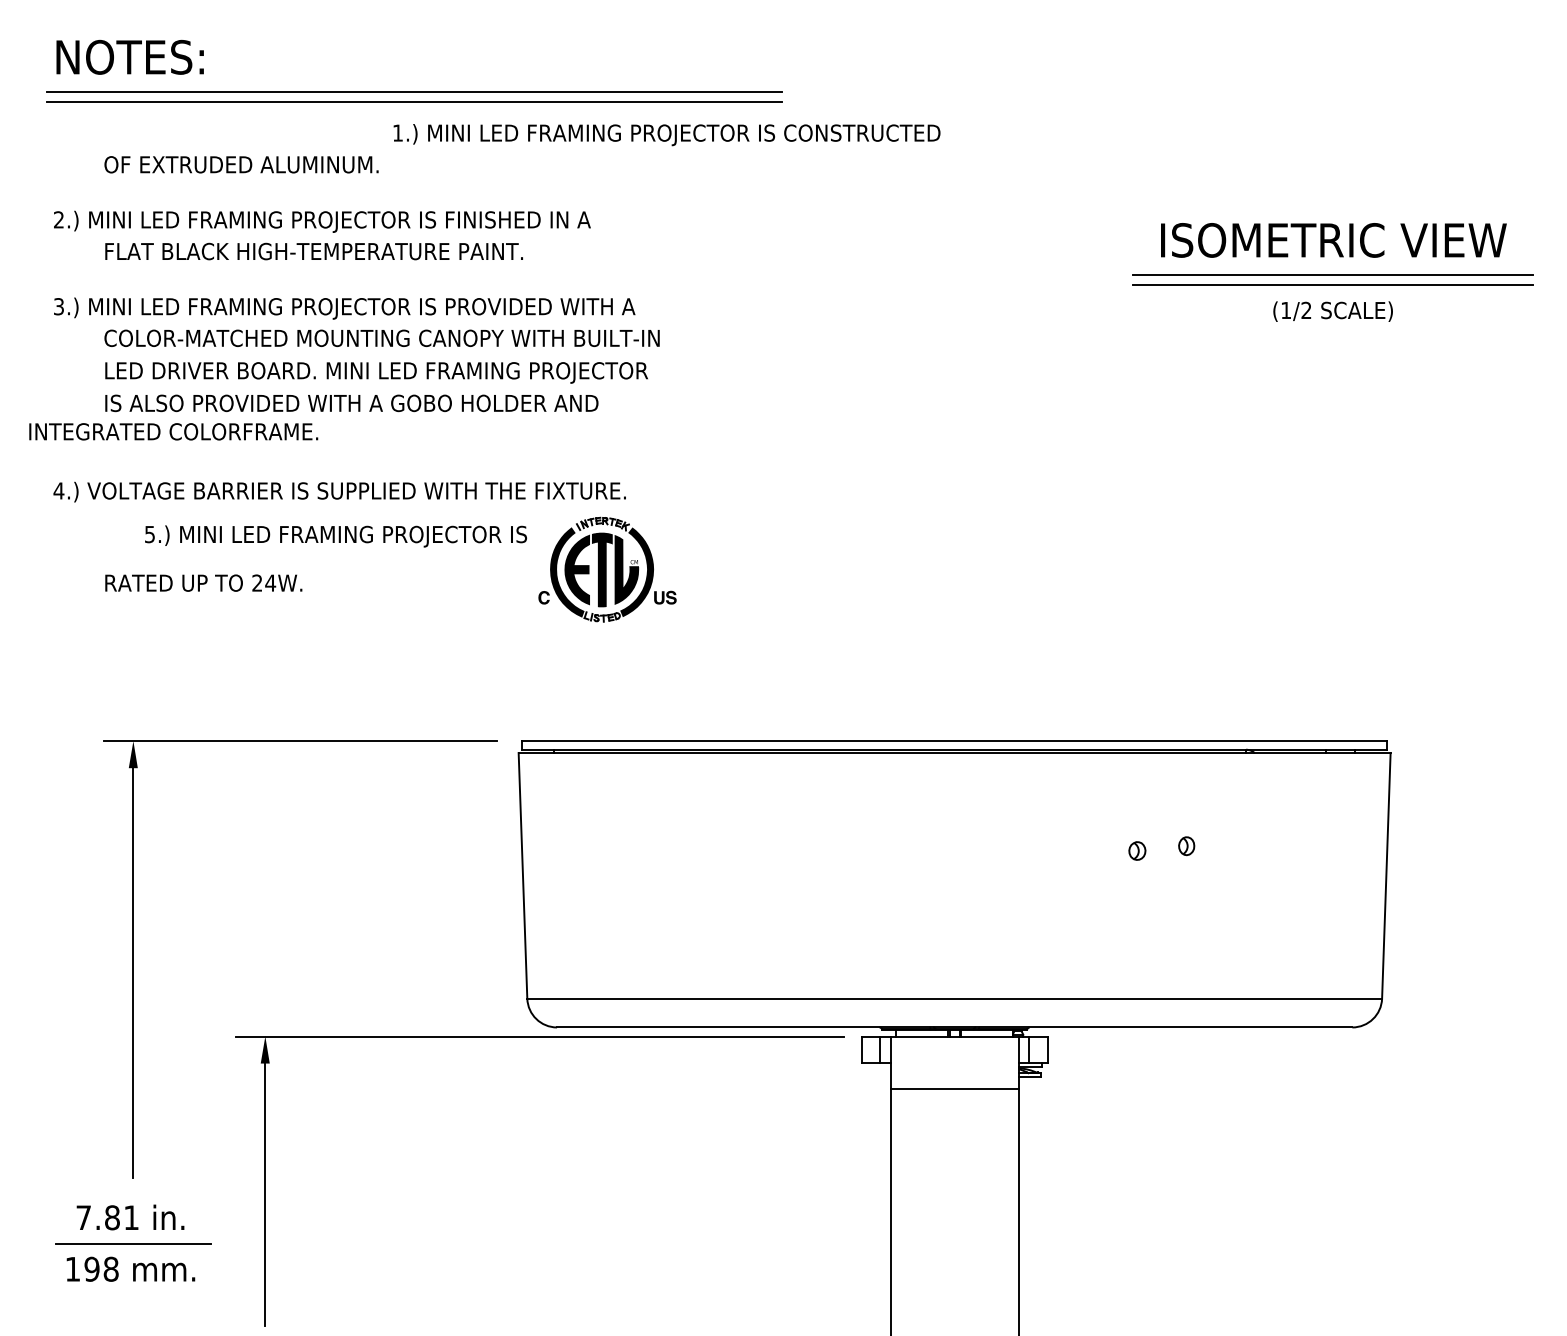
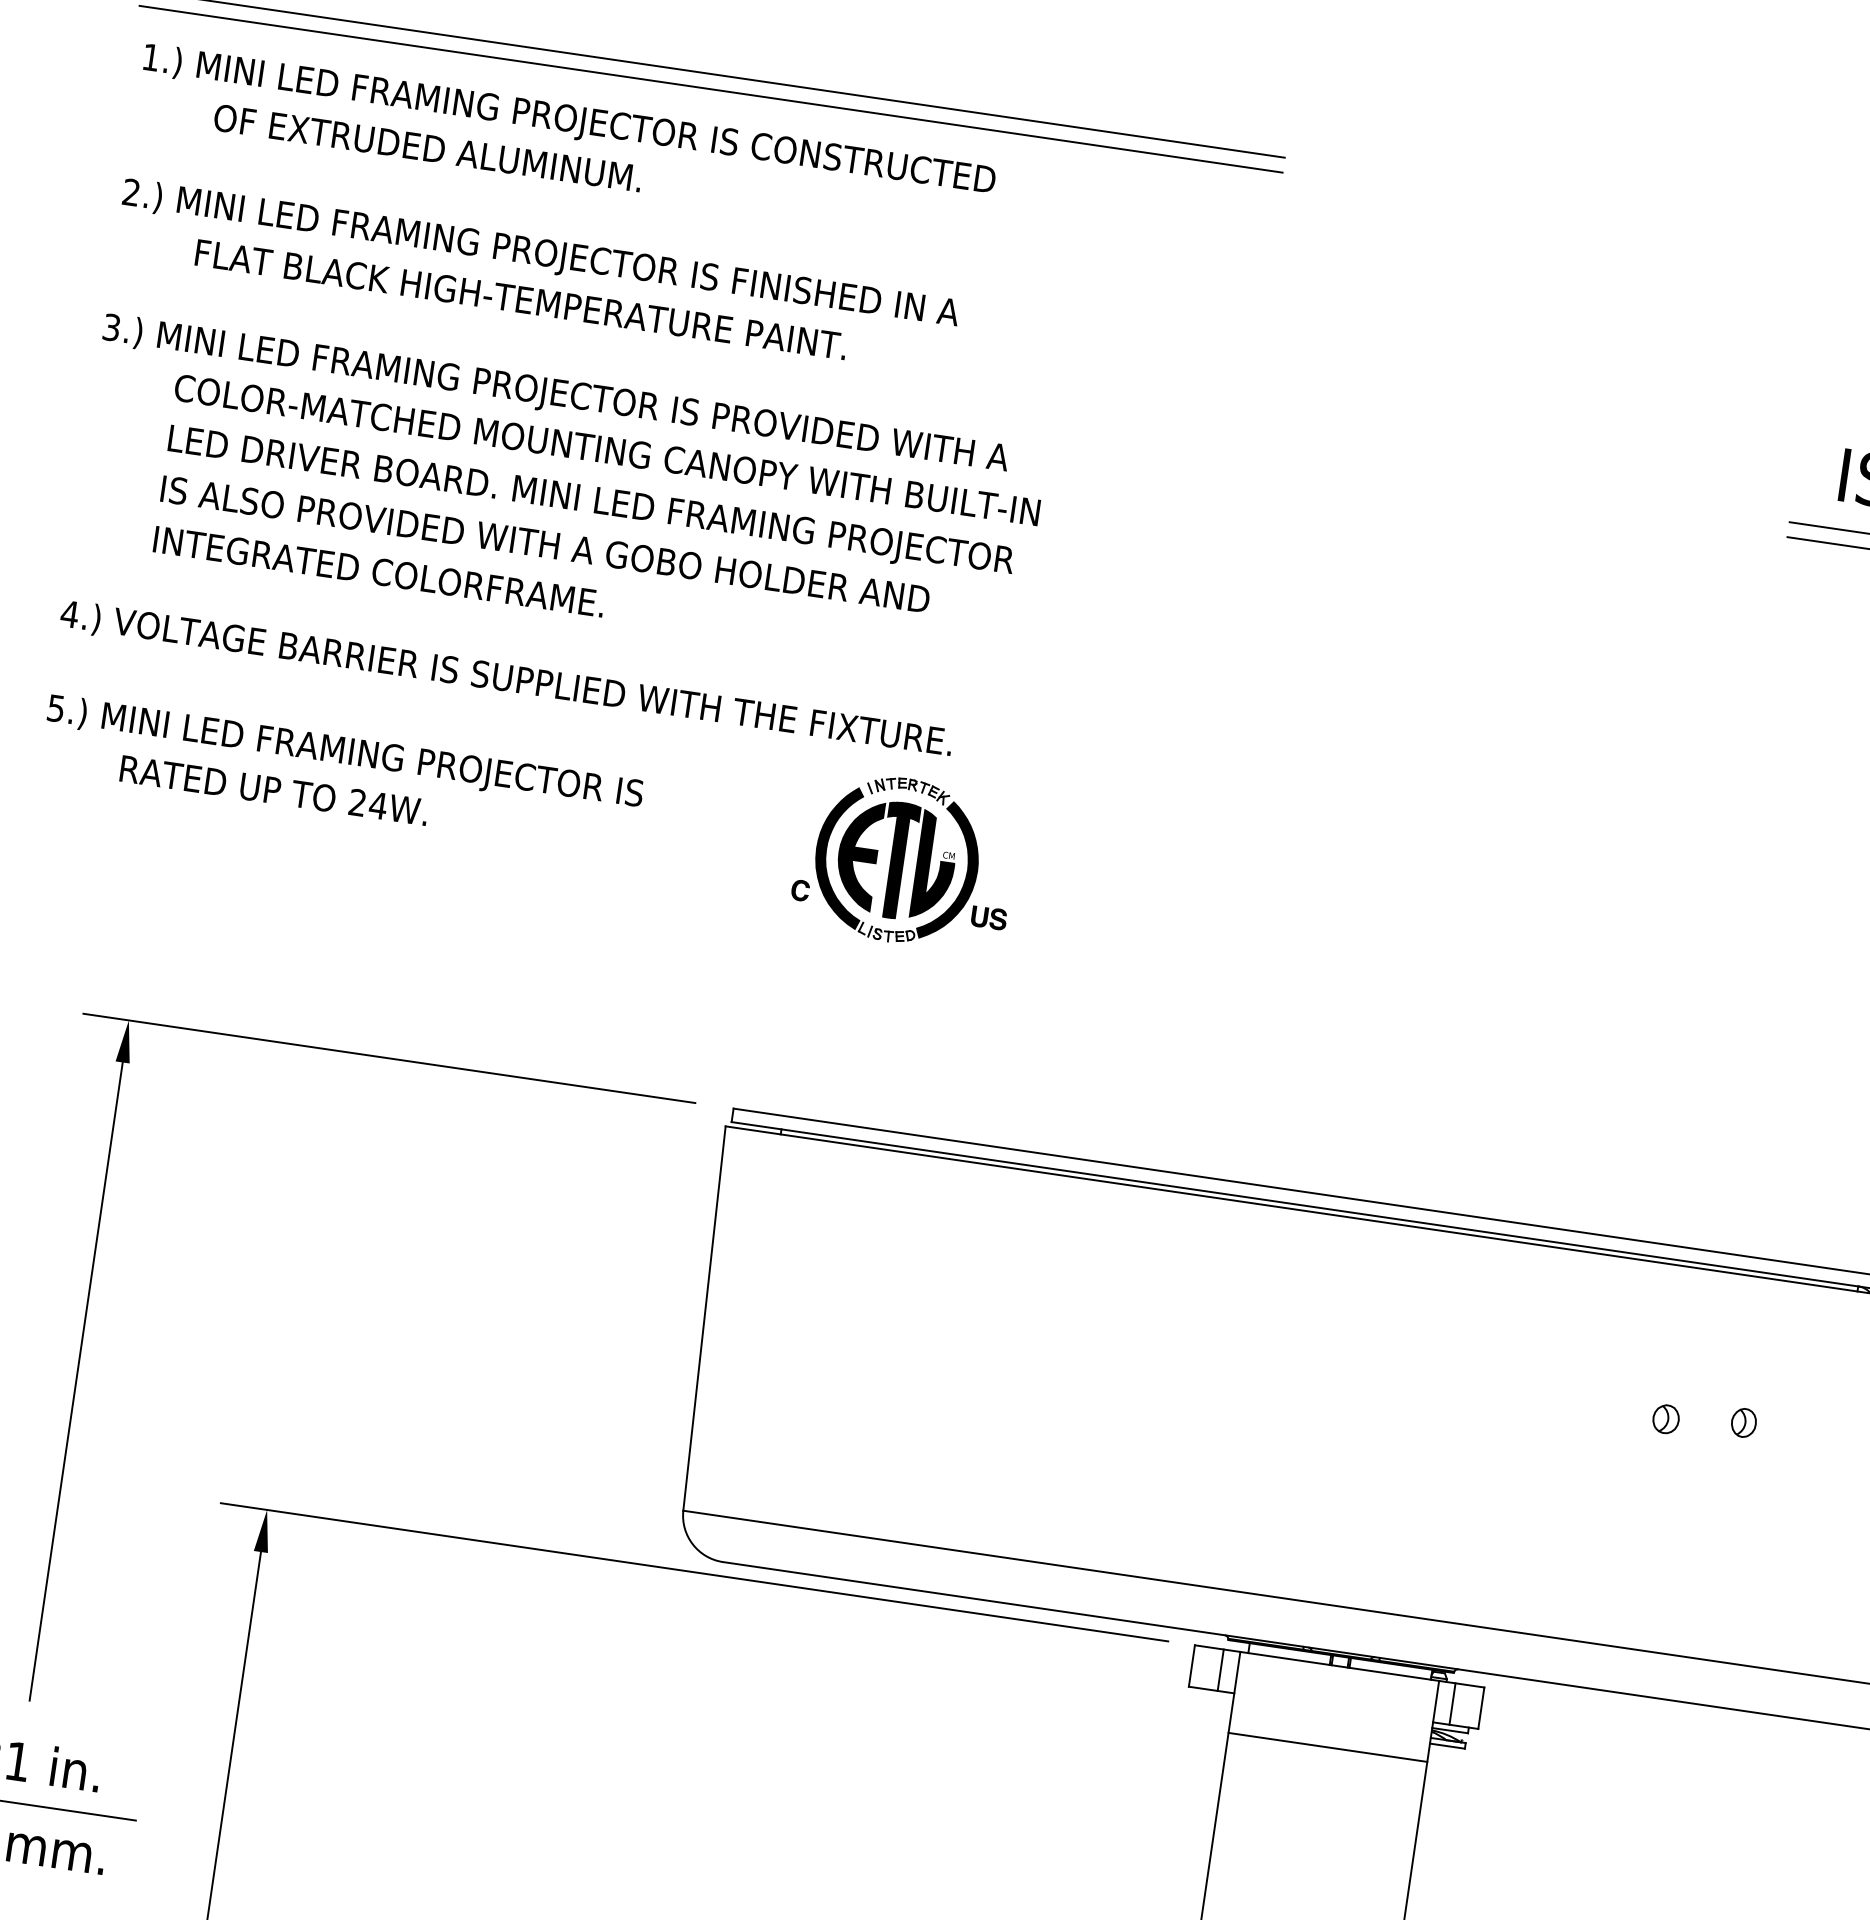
text: (666, 135) -> (568, 122), moved
text: (173, 431) -> (378, 571), moved
text: (336, 536) -> (345, 753), moved

